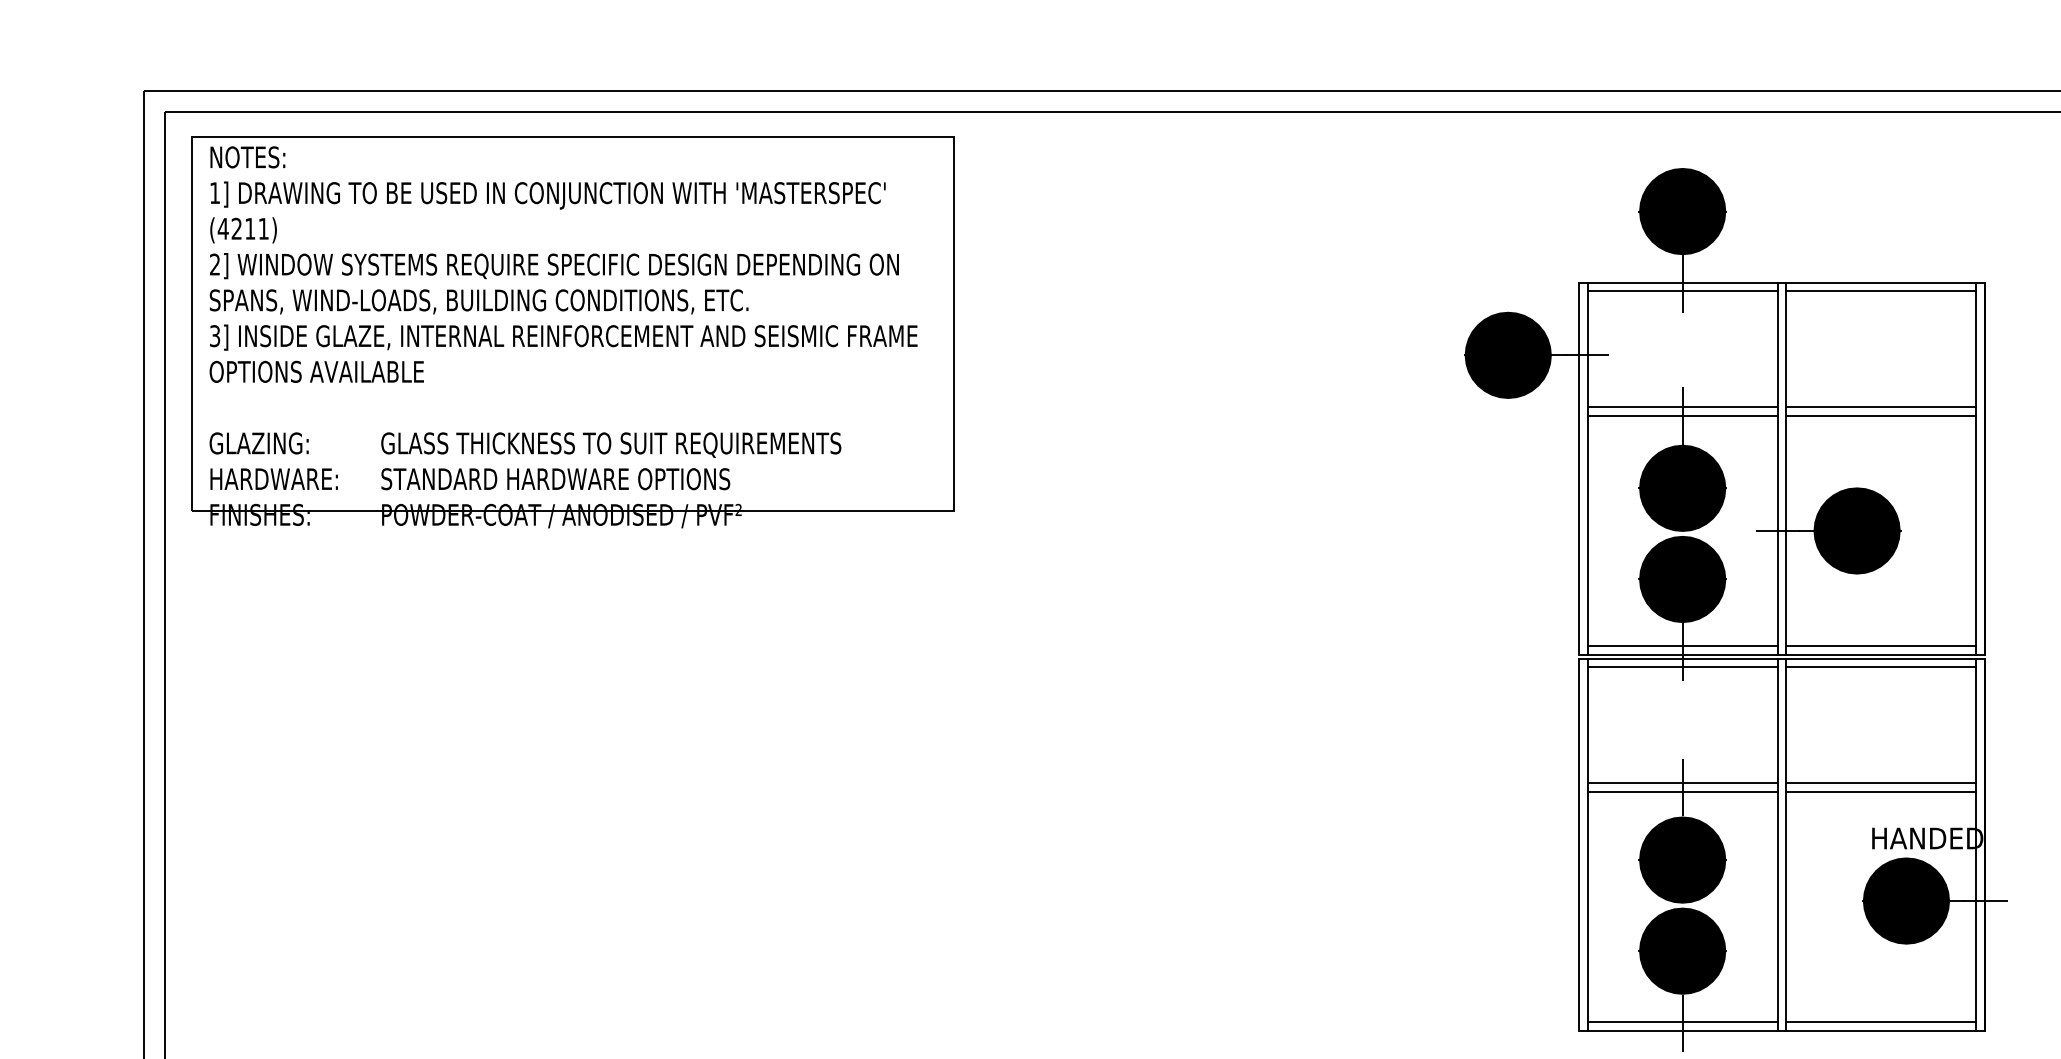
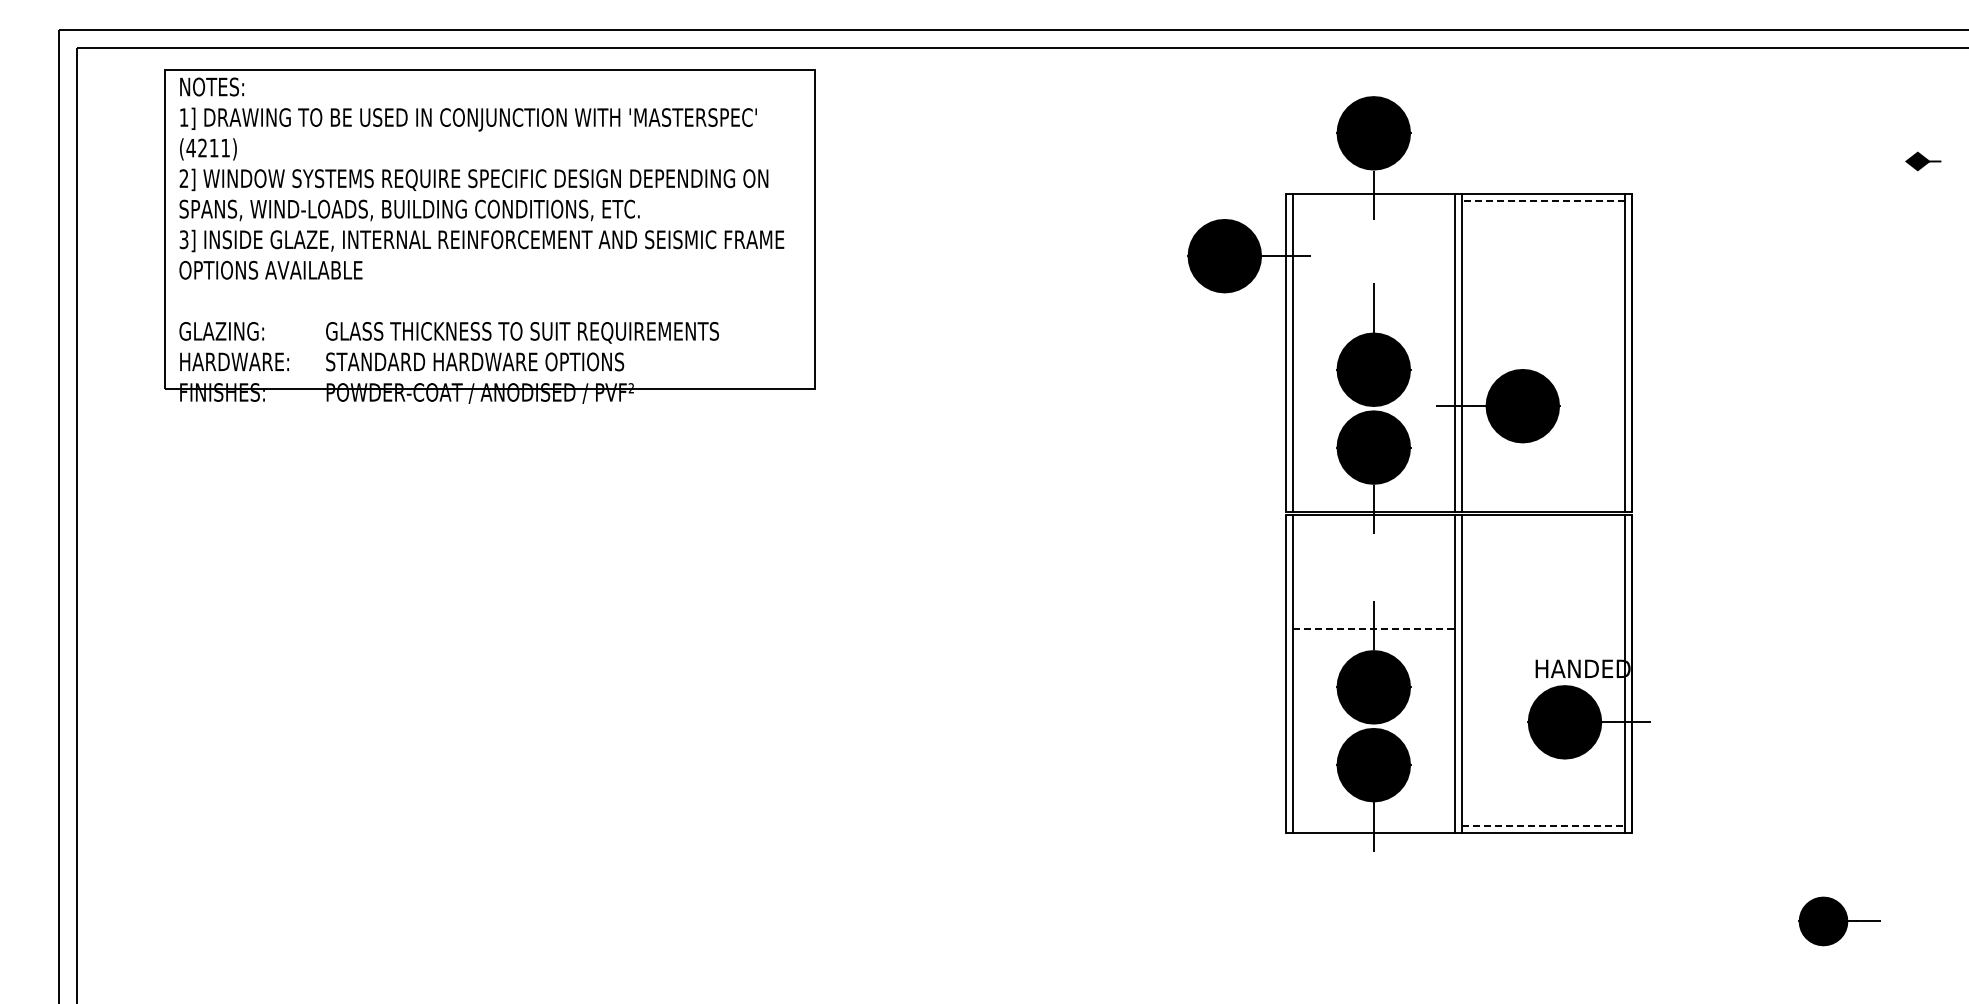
line: (1682, 291) -> (1373, 201), removed
line: (1881, 291) -> (1543, 201), solid -> dashed
part: (572, 332) -> (489, 236), moved
line: (1682, 407) -> (1373, 300), removed
line: (1881, 407) -> (1543, 300), removed
line: (1682, 415) -> (1373, 307), removed
line: (1881, 415) -> (1543, 307), removed
line: (1682, 646) -> (1373, 504), removed
line: (1881, 646) -> (1543, 504), removed
line: (1682, 667) -> (1373, 522), removed
line: (1881, 667) -> (1543, 522), removed
line: (1682, 783) -> (1373, 621), removed
line: (1881, 783) -> (1543, 621), removed
line: (1683, 791) -> (1374, 628), solid -> dashed
line: (1881, 791) -> (1543, 628), removed
line: (1682, 1021) -> (1373, 825), removed
line: (1882, 1021) -> (1544, 825), solid -> dashed

